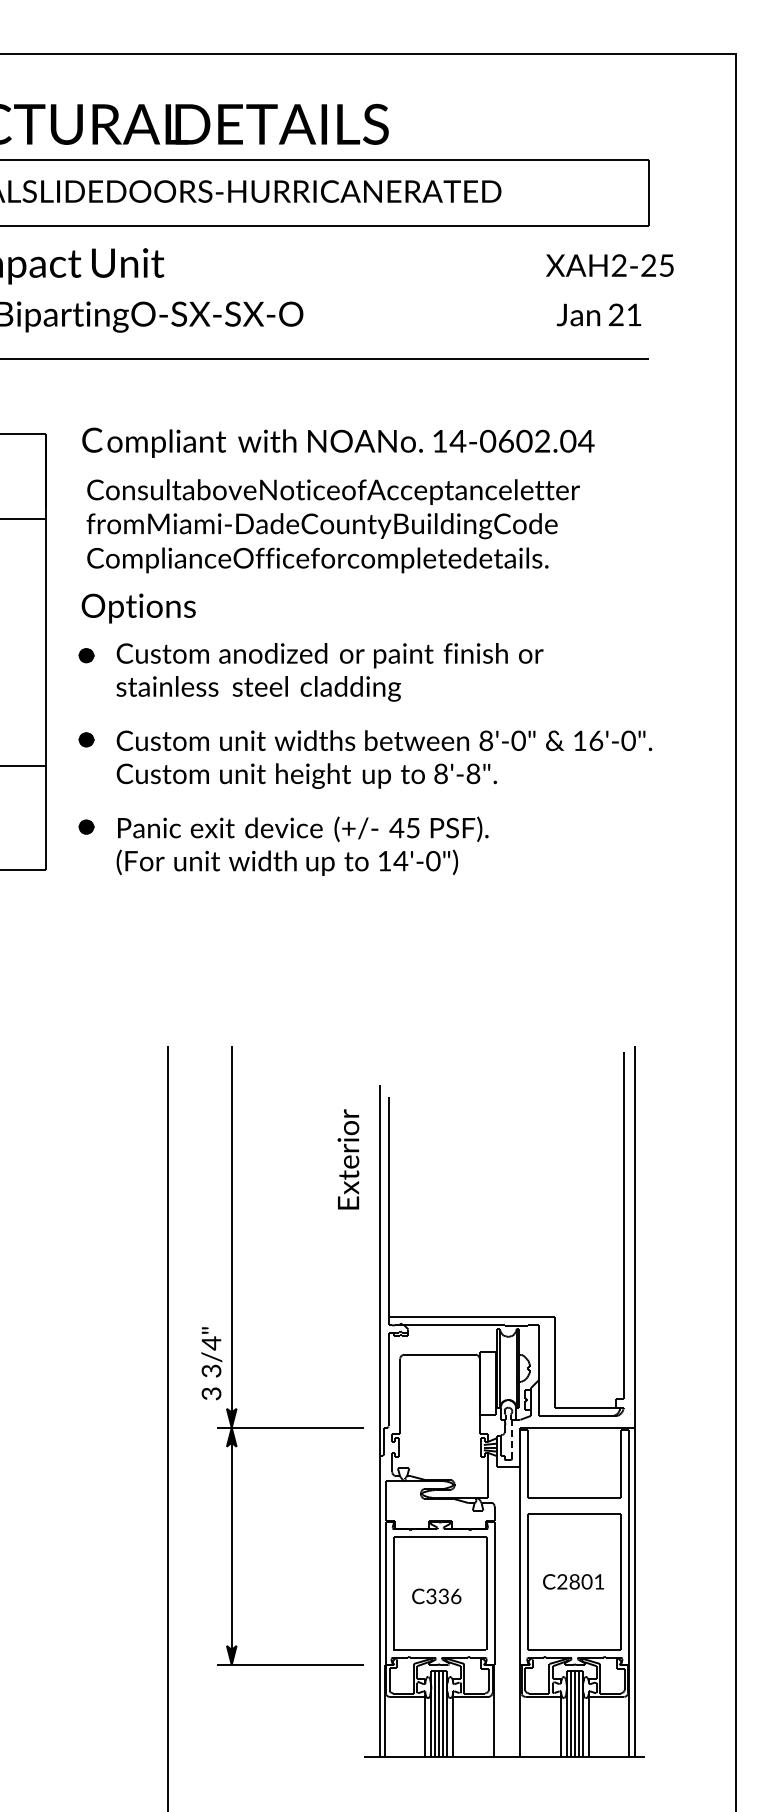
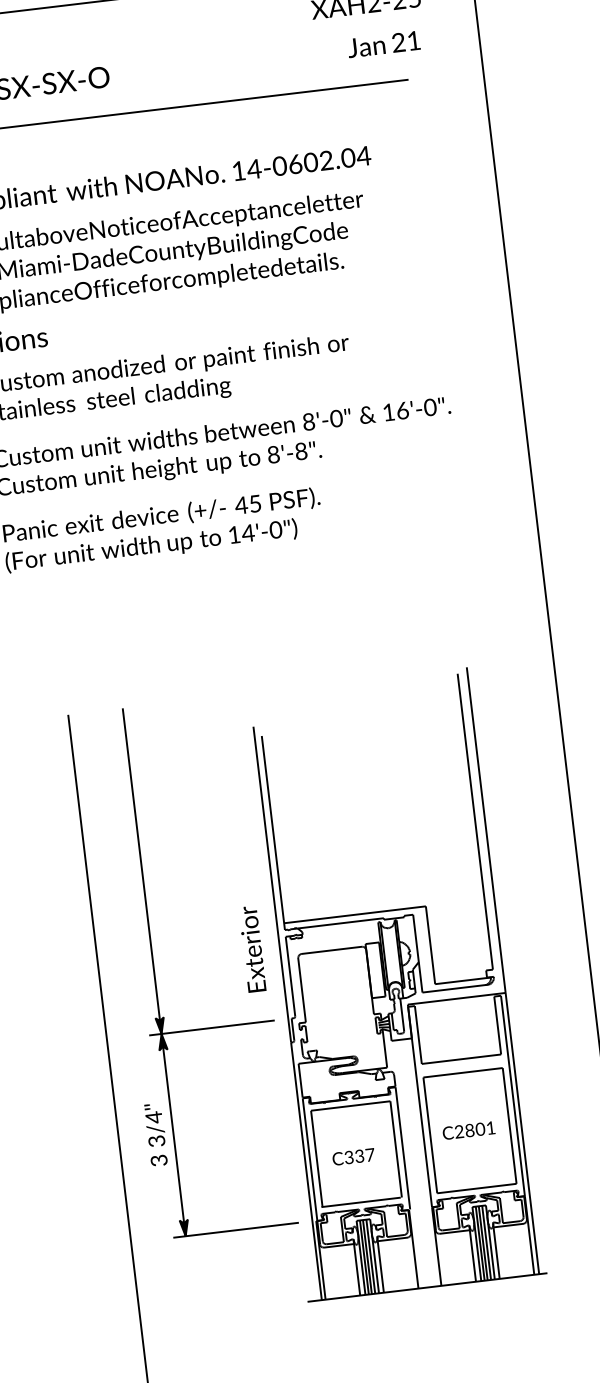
text: (598, 314) -> (383, 44), moved
text: (348, 1159) -> (252, 949), moved
text: (211, 1363) -> (156, 1134), moved
line: (512, 1438) -> (402, 1014), dashed -> solid
text: (456, 1596) -> (370, 1155), C336 -> C337

